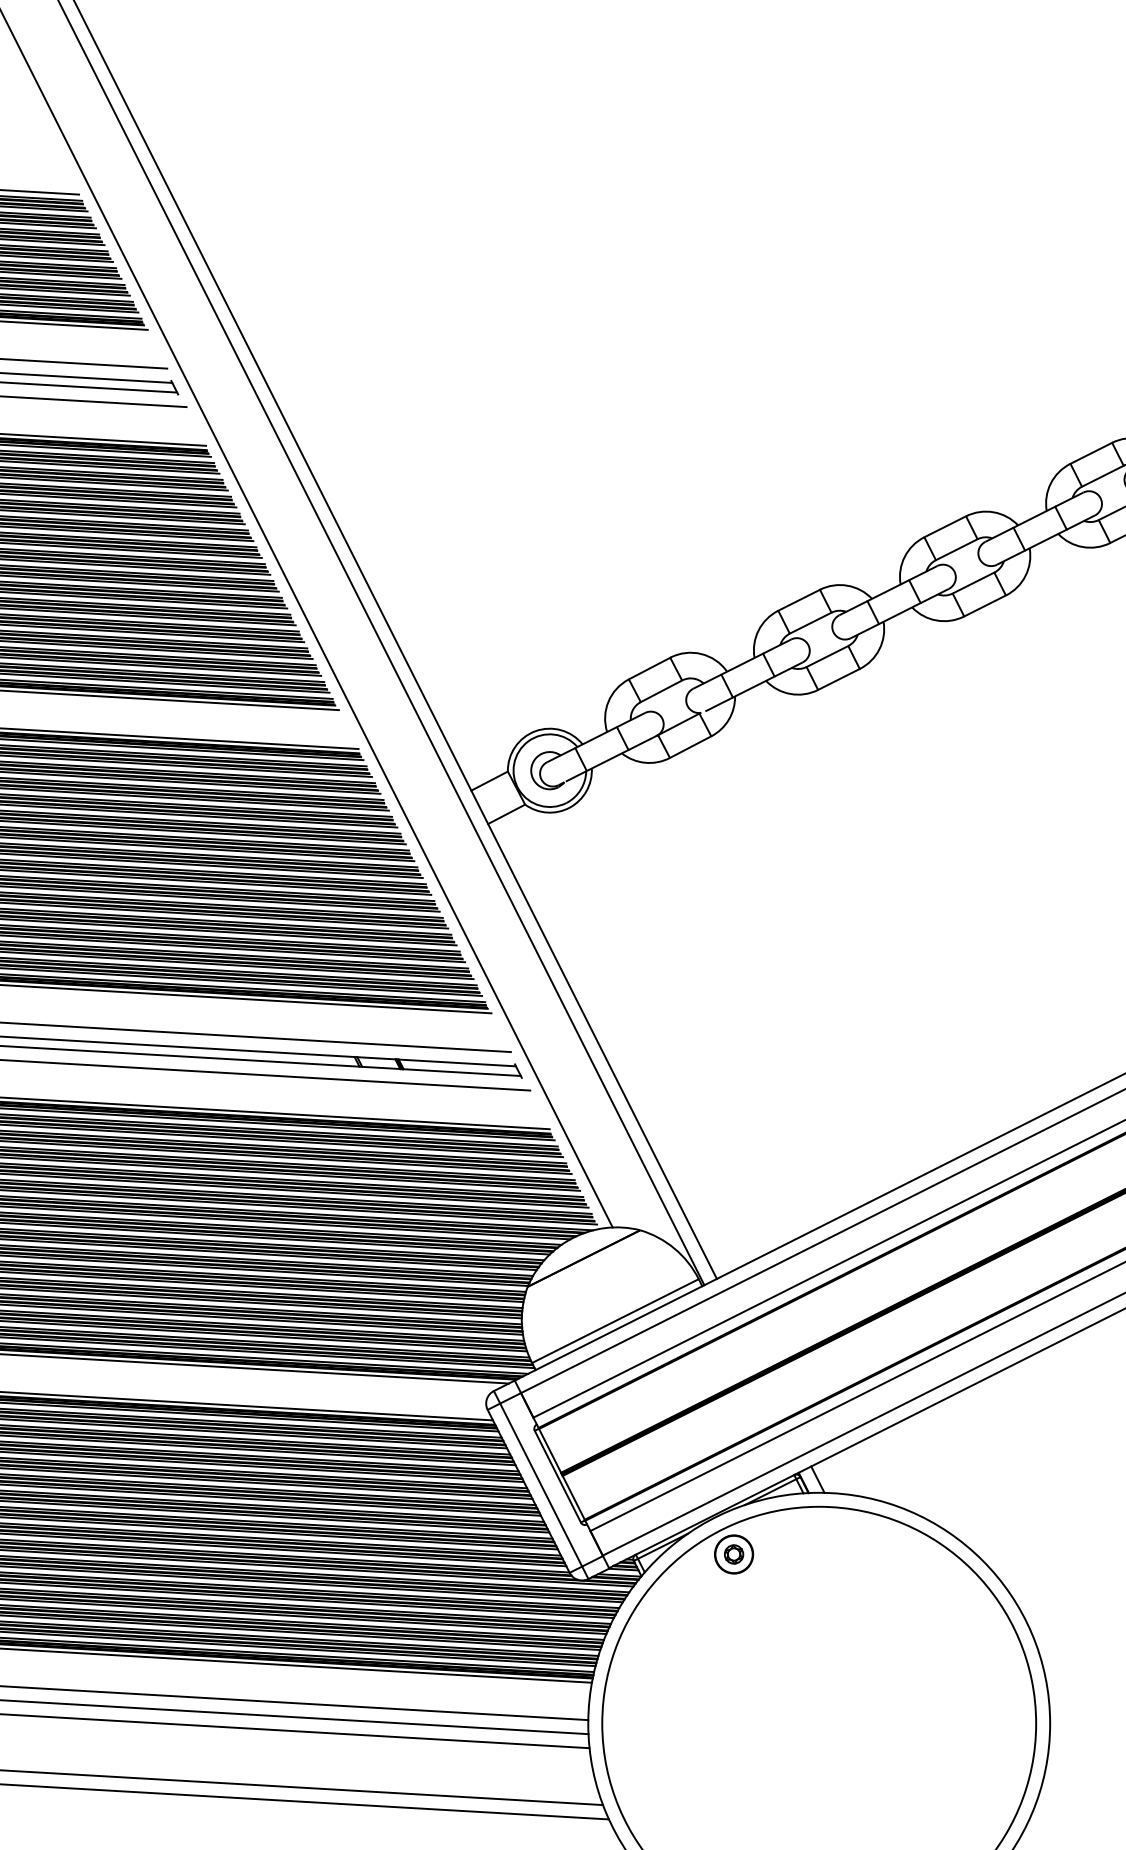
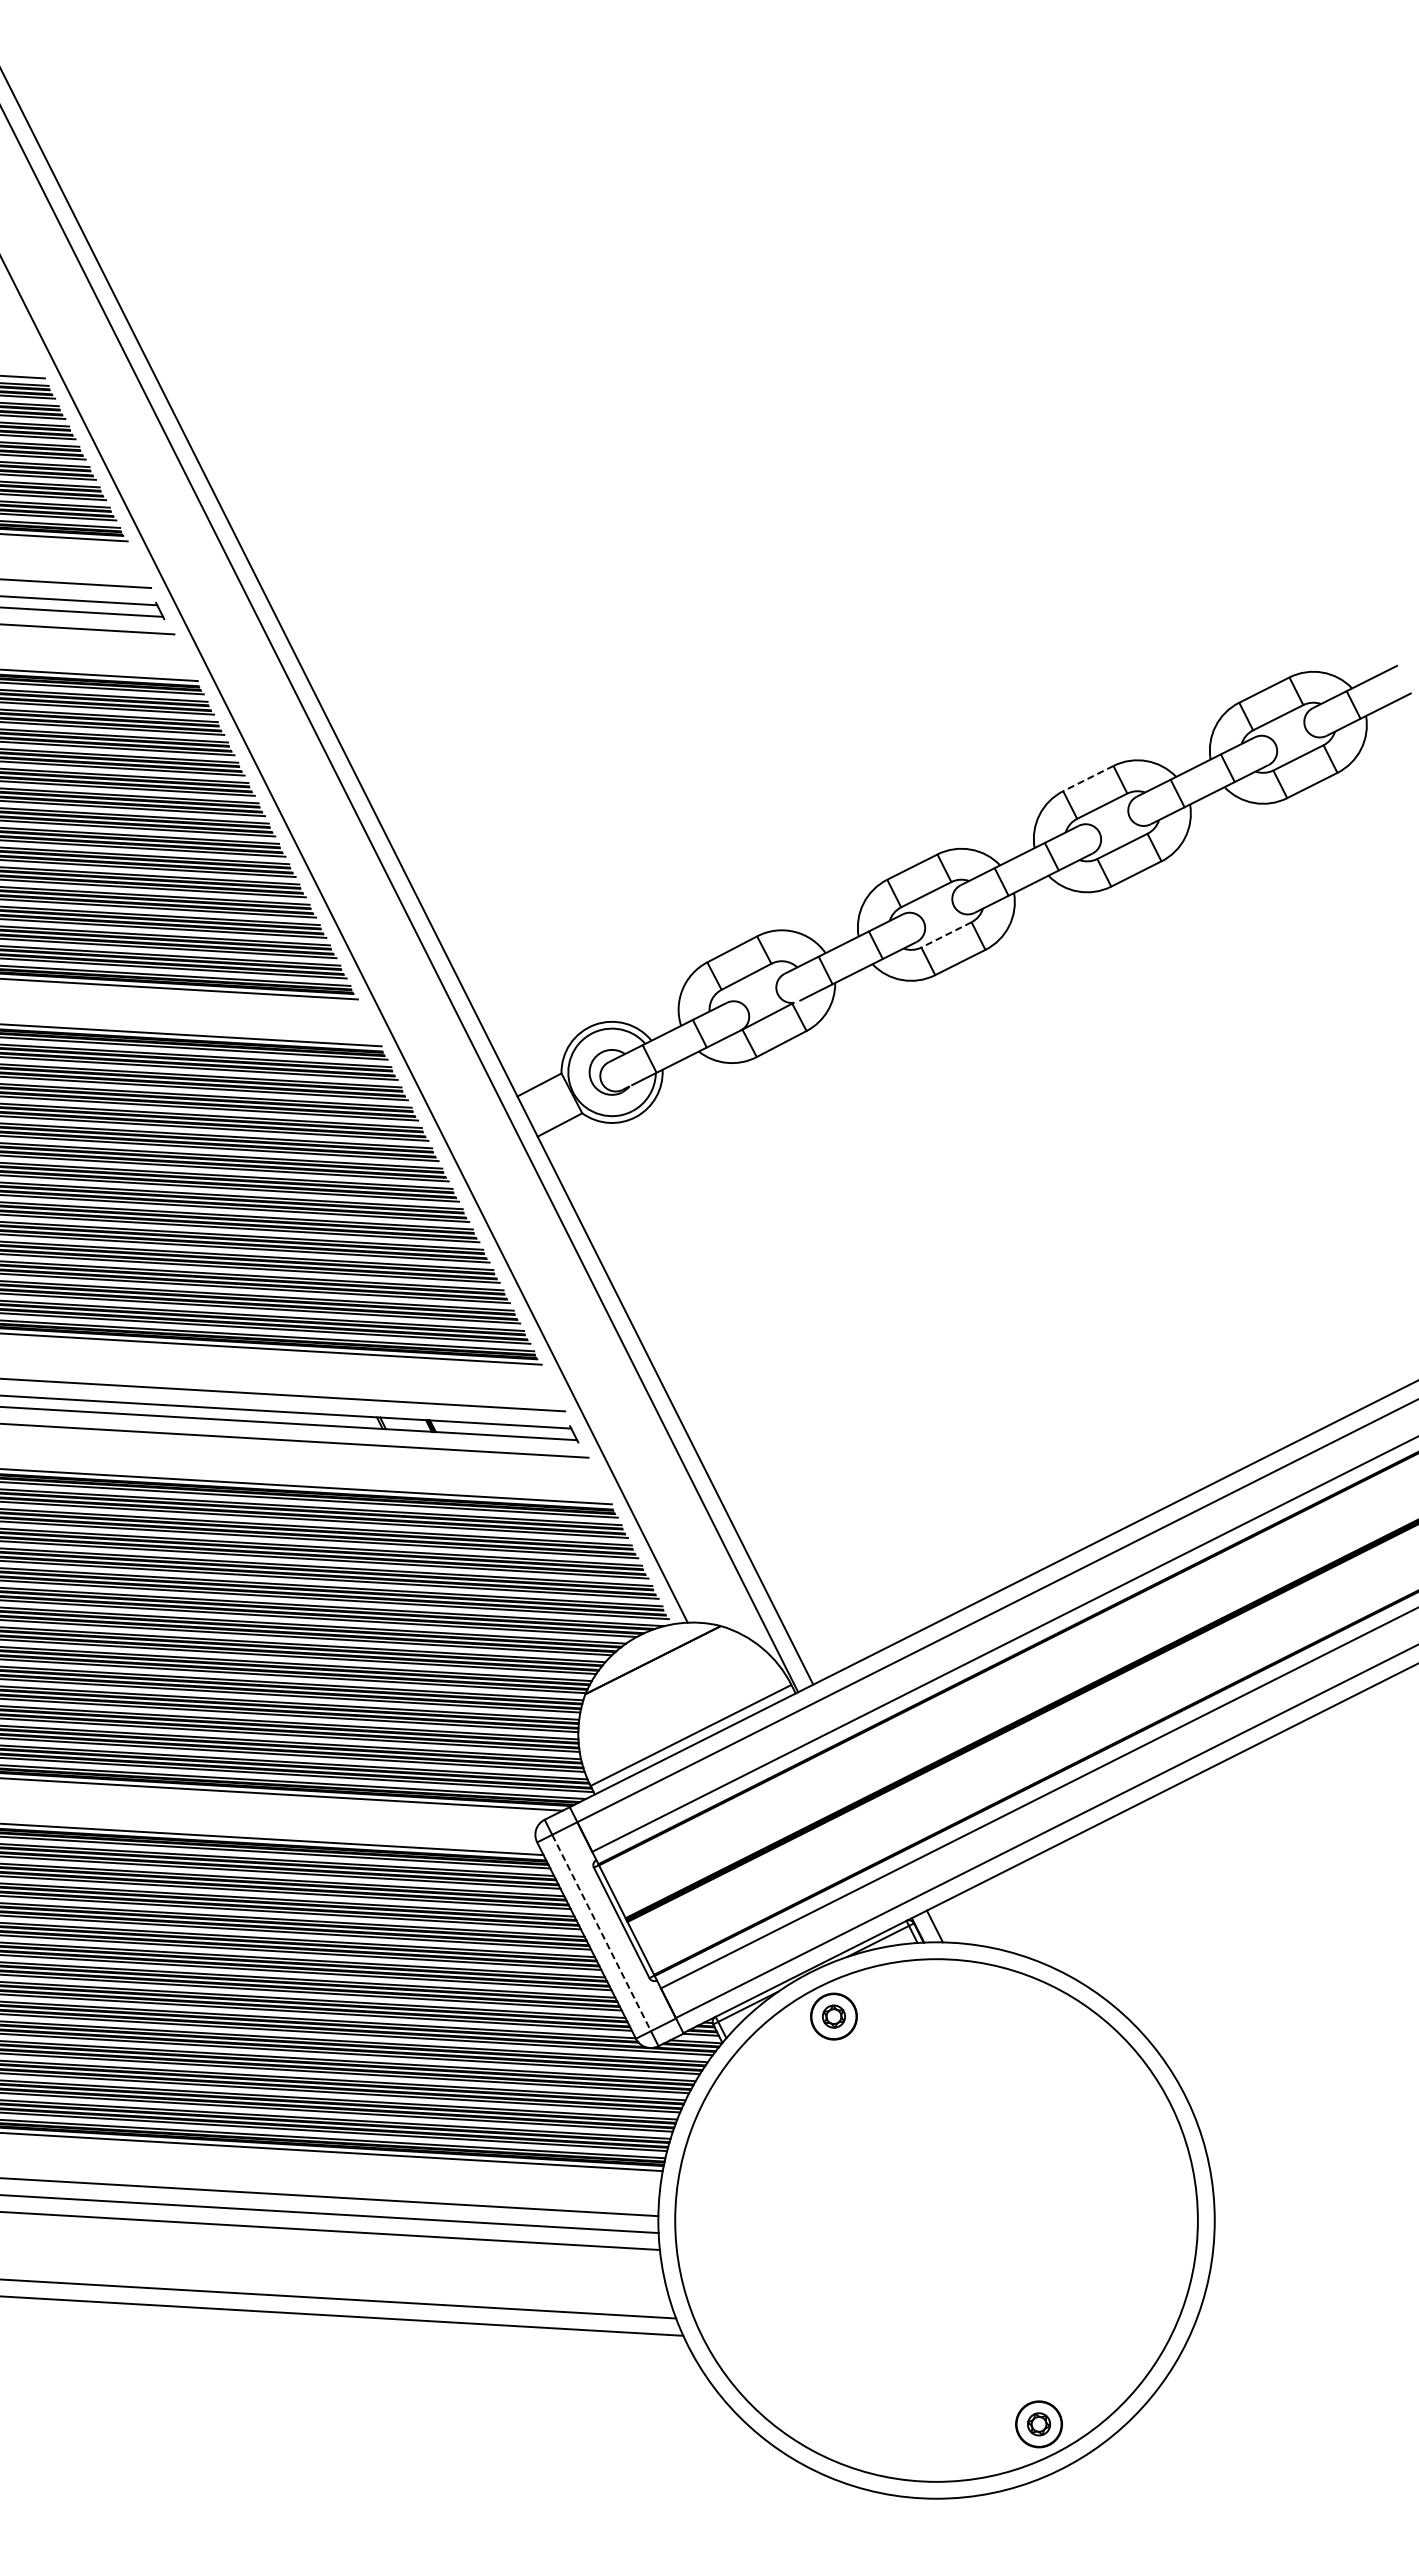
line: (944, 526) -> (1087, 778), solid -> dashed
line: (827, 657) -> (946, 935), solid -> dashed
line: (541, 1485) -> (601, 1933), solid -> dashed

